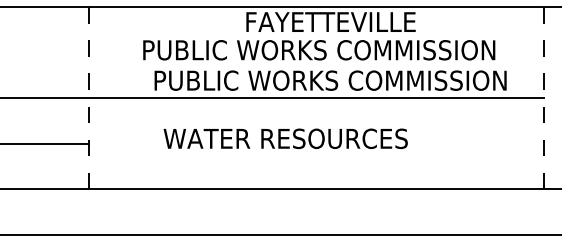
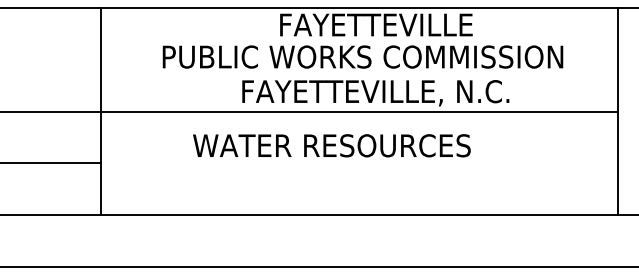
text: (330, 82) -> (375, 93), PUBLIC WORKS COMMISSION -> FAYETTEVILLE, N.C.
line: (89, 99) -> (101, 112), dashed -> solid
line: (543, 99) -> (618, 112), dashed -> solid
text: (285, 138) -> (331, 145), moved

